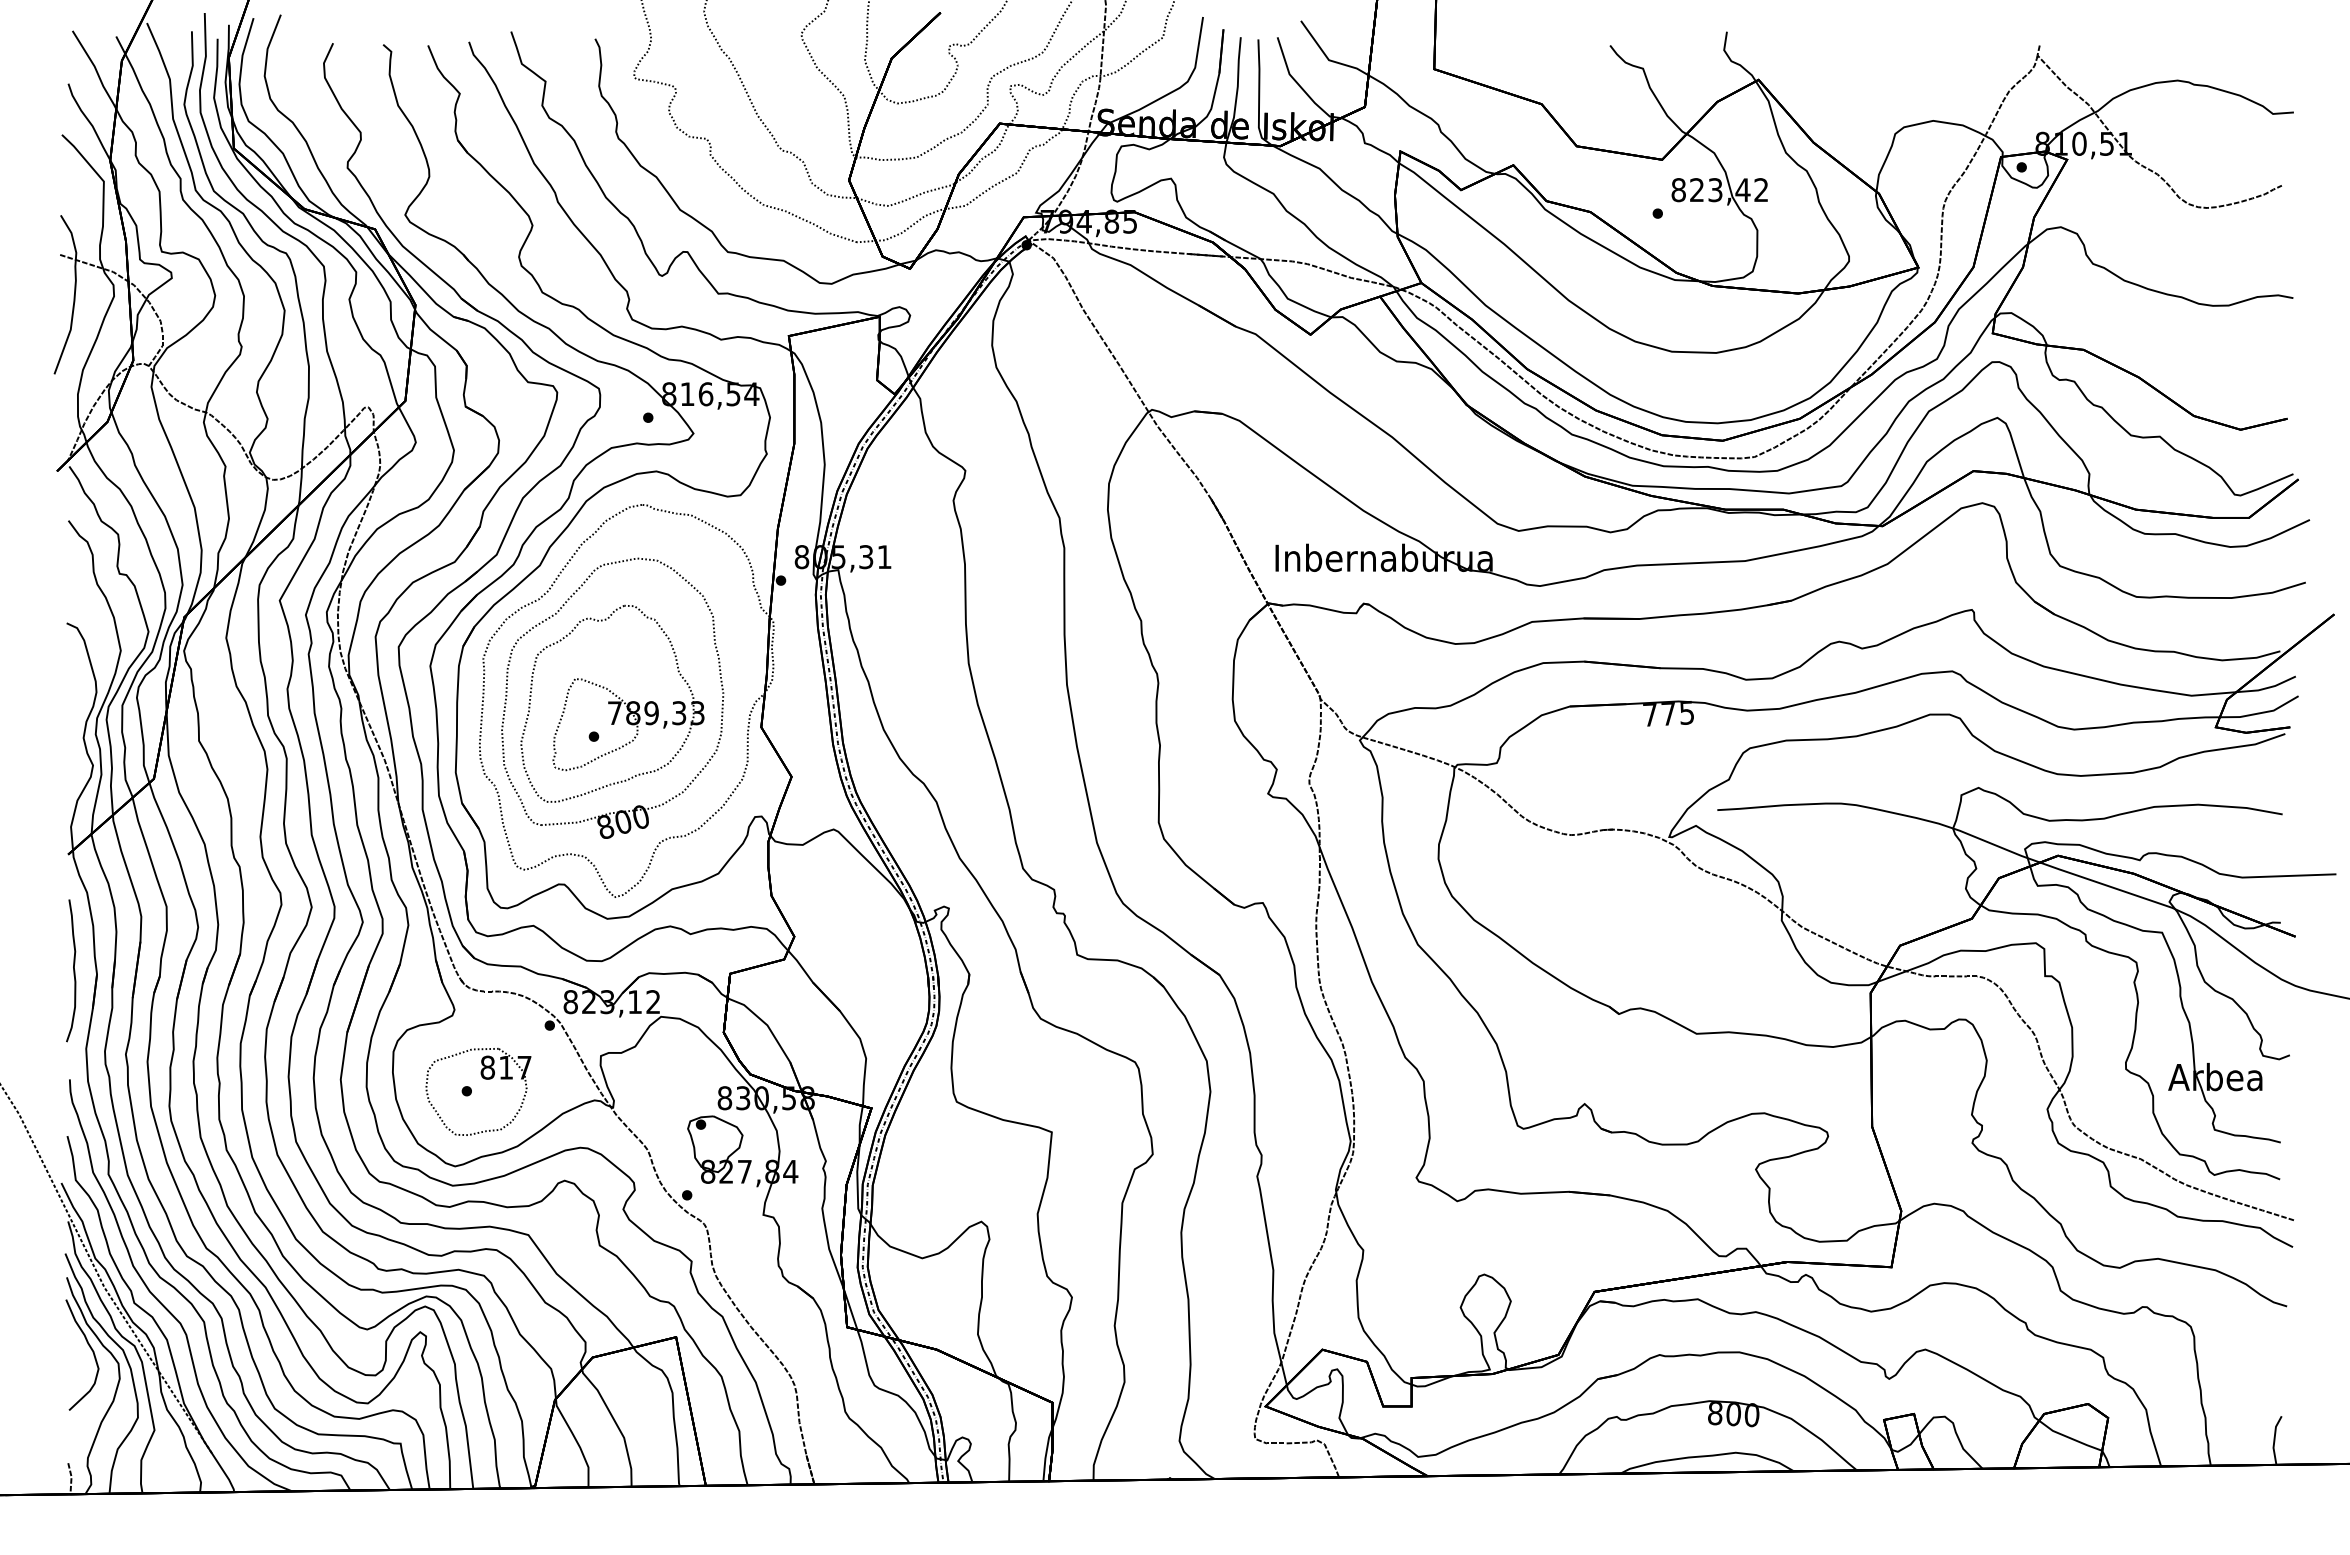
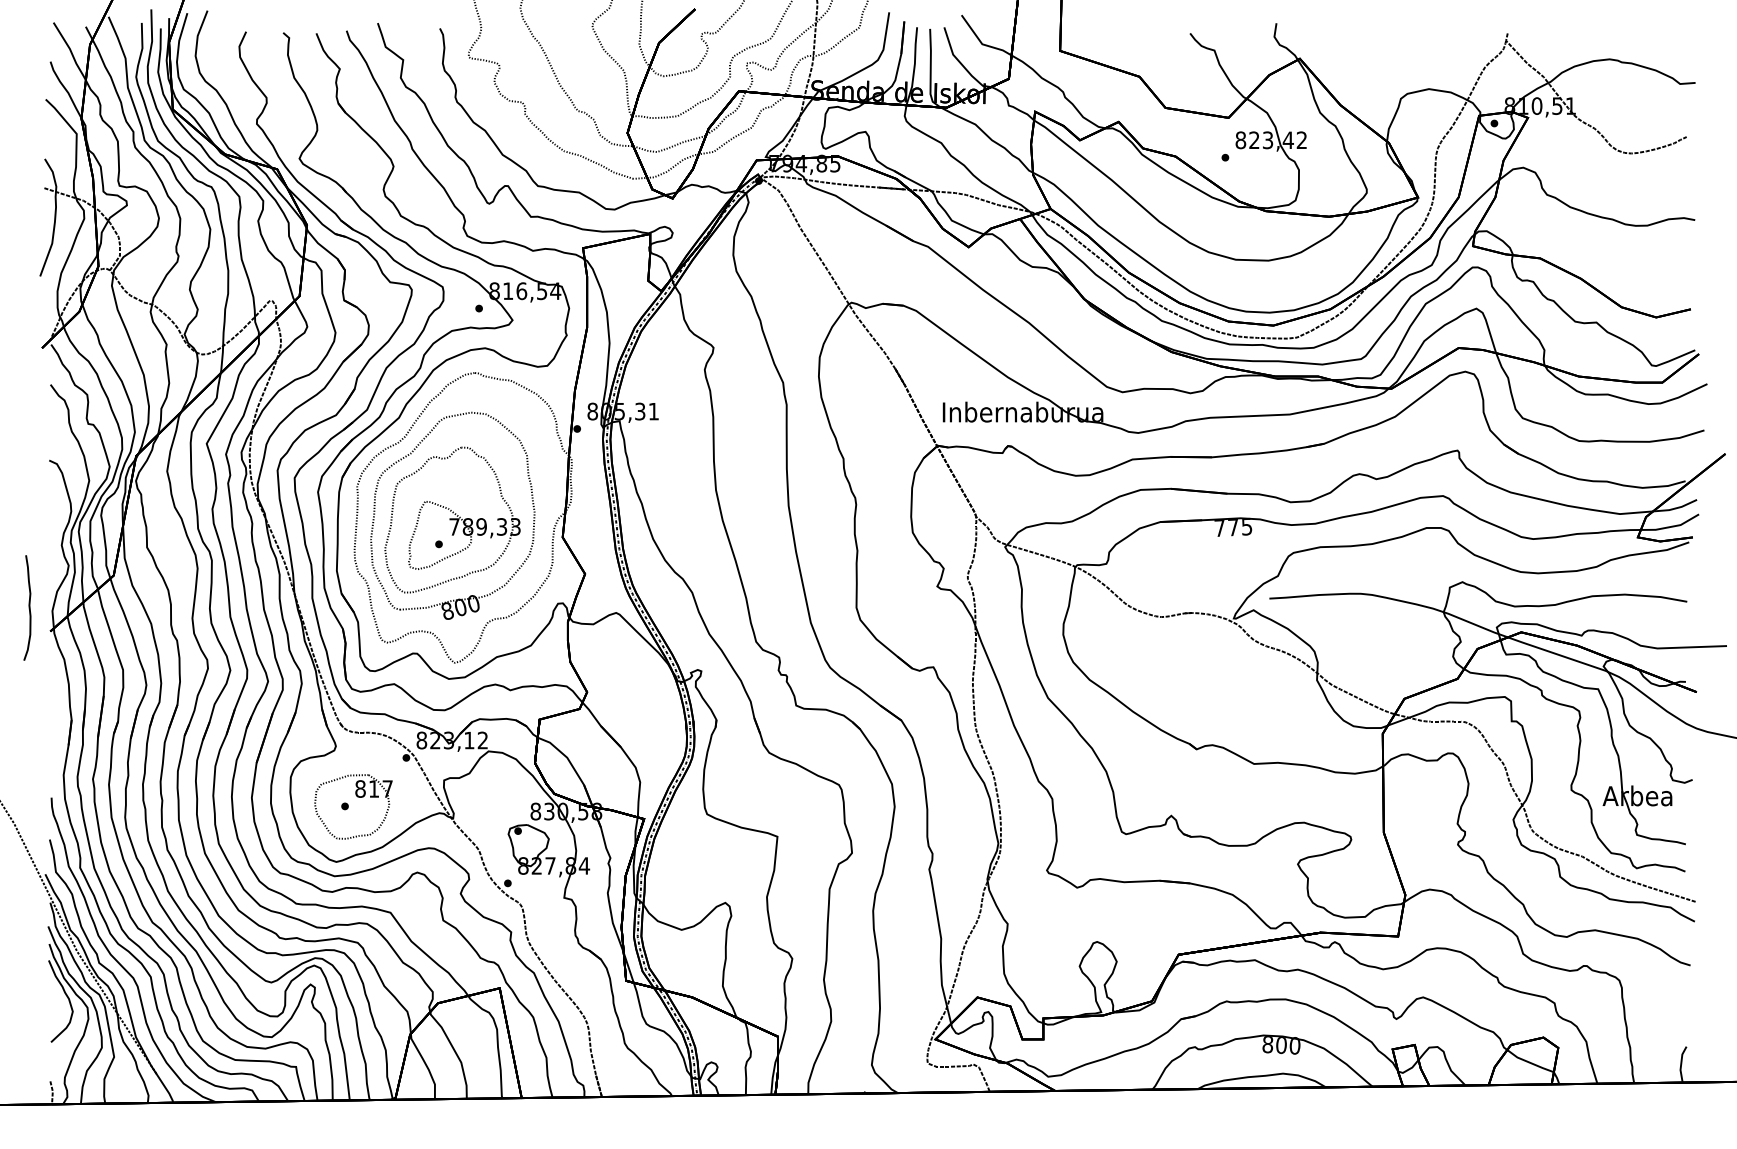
curve: (73, 970) -> (29, 607), moved

